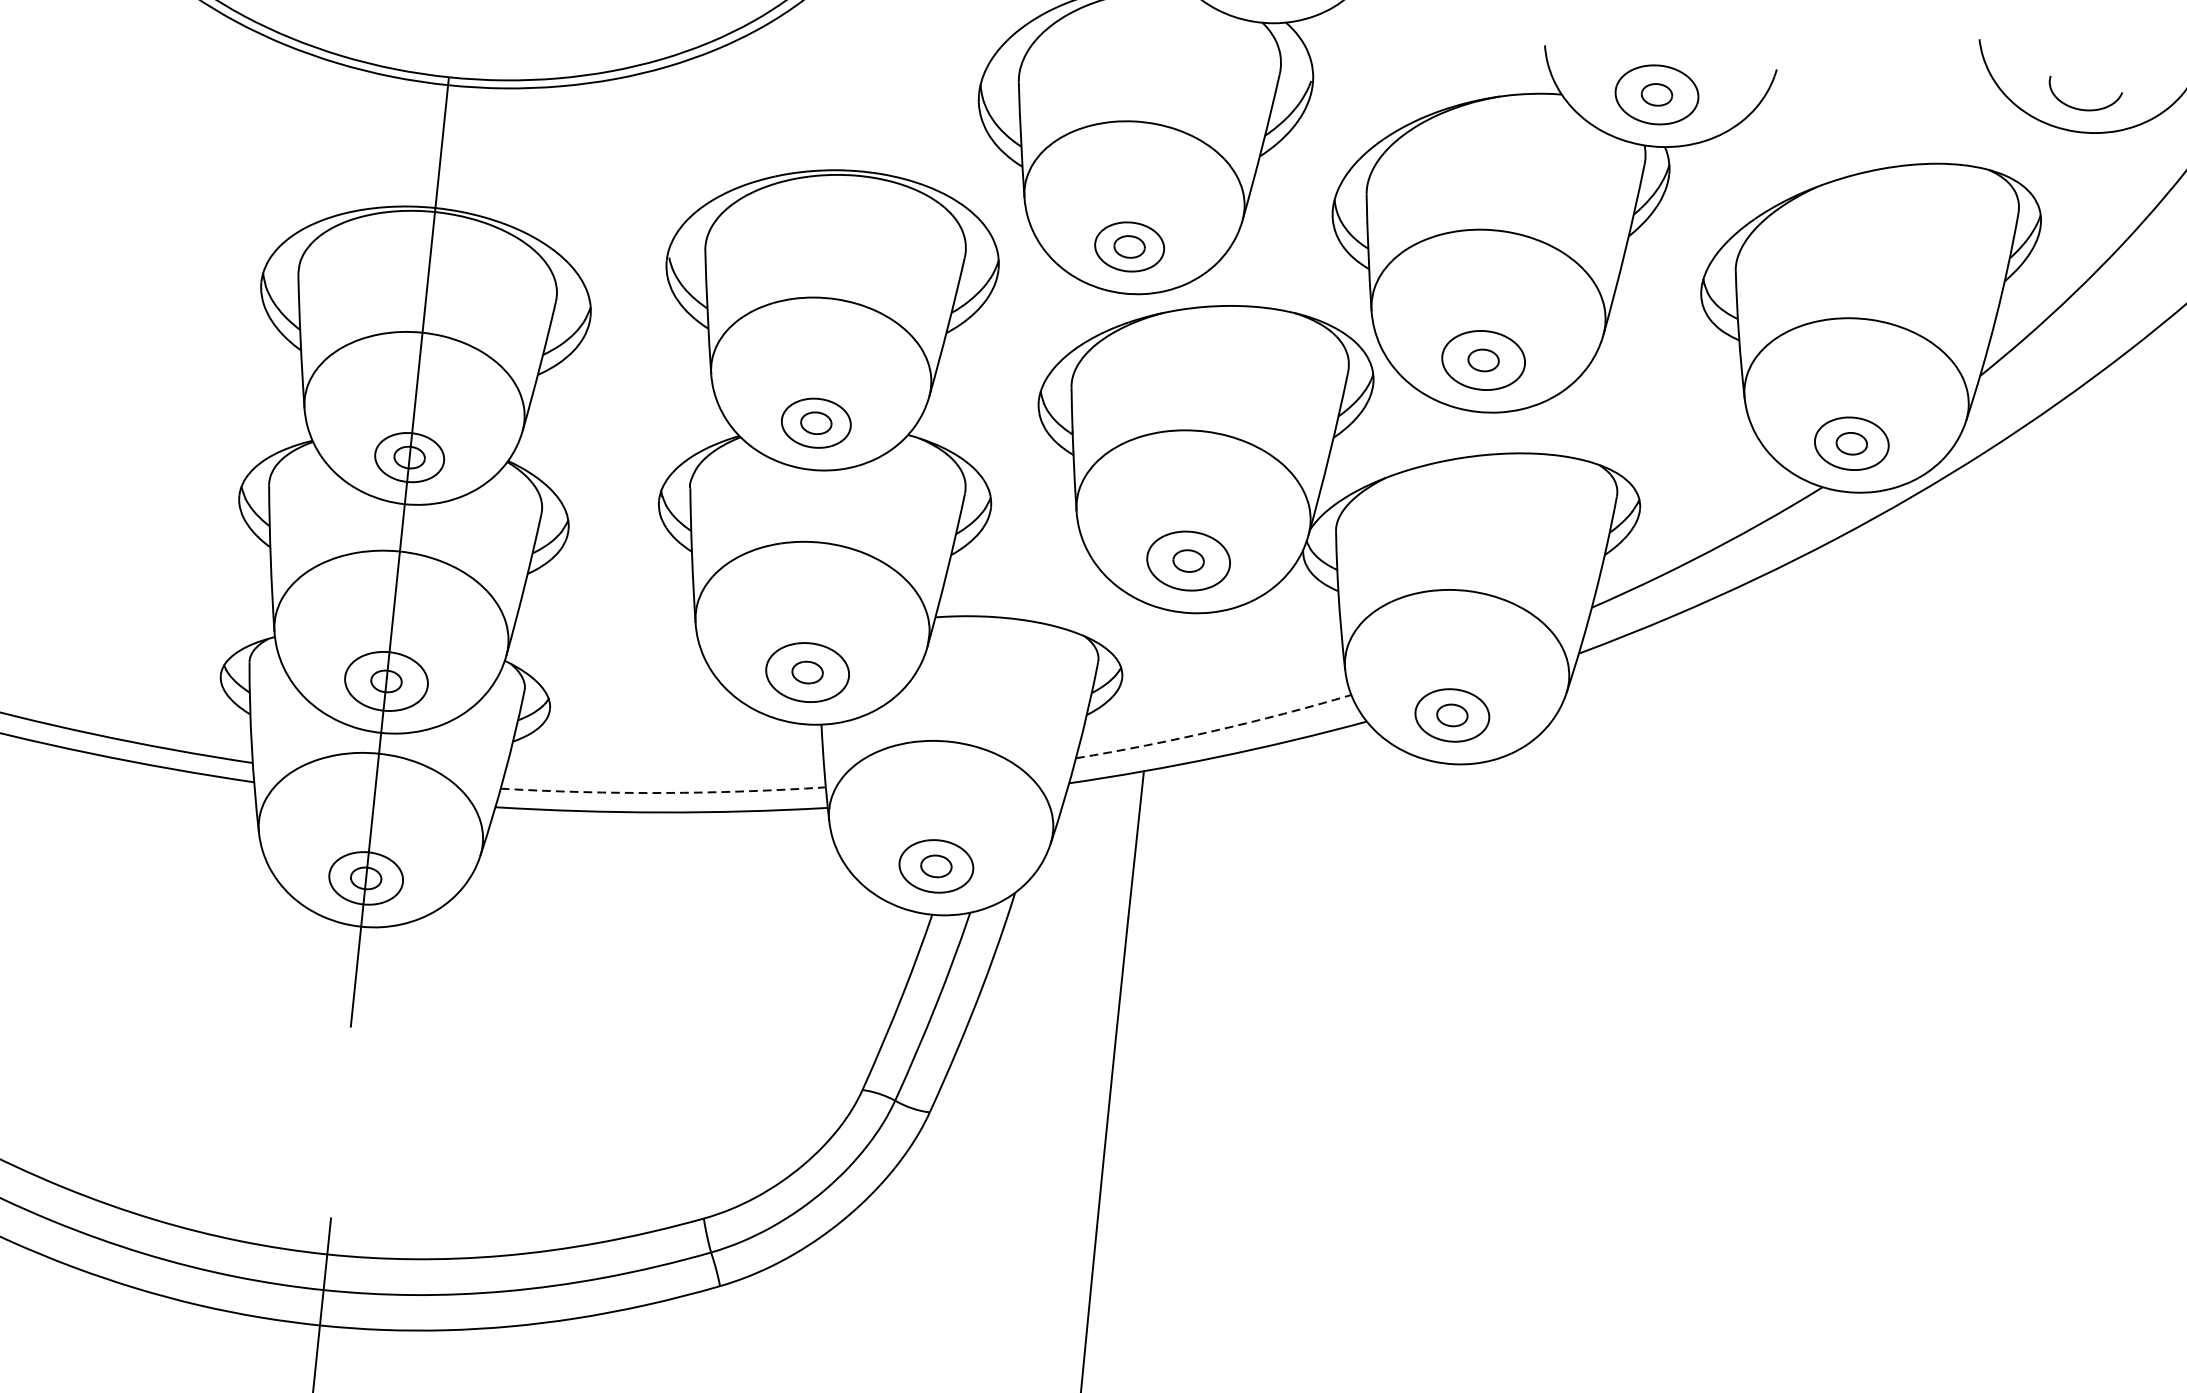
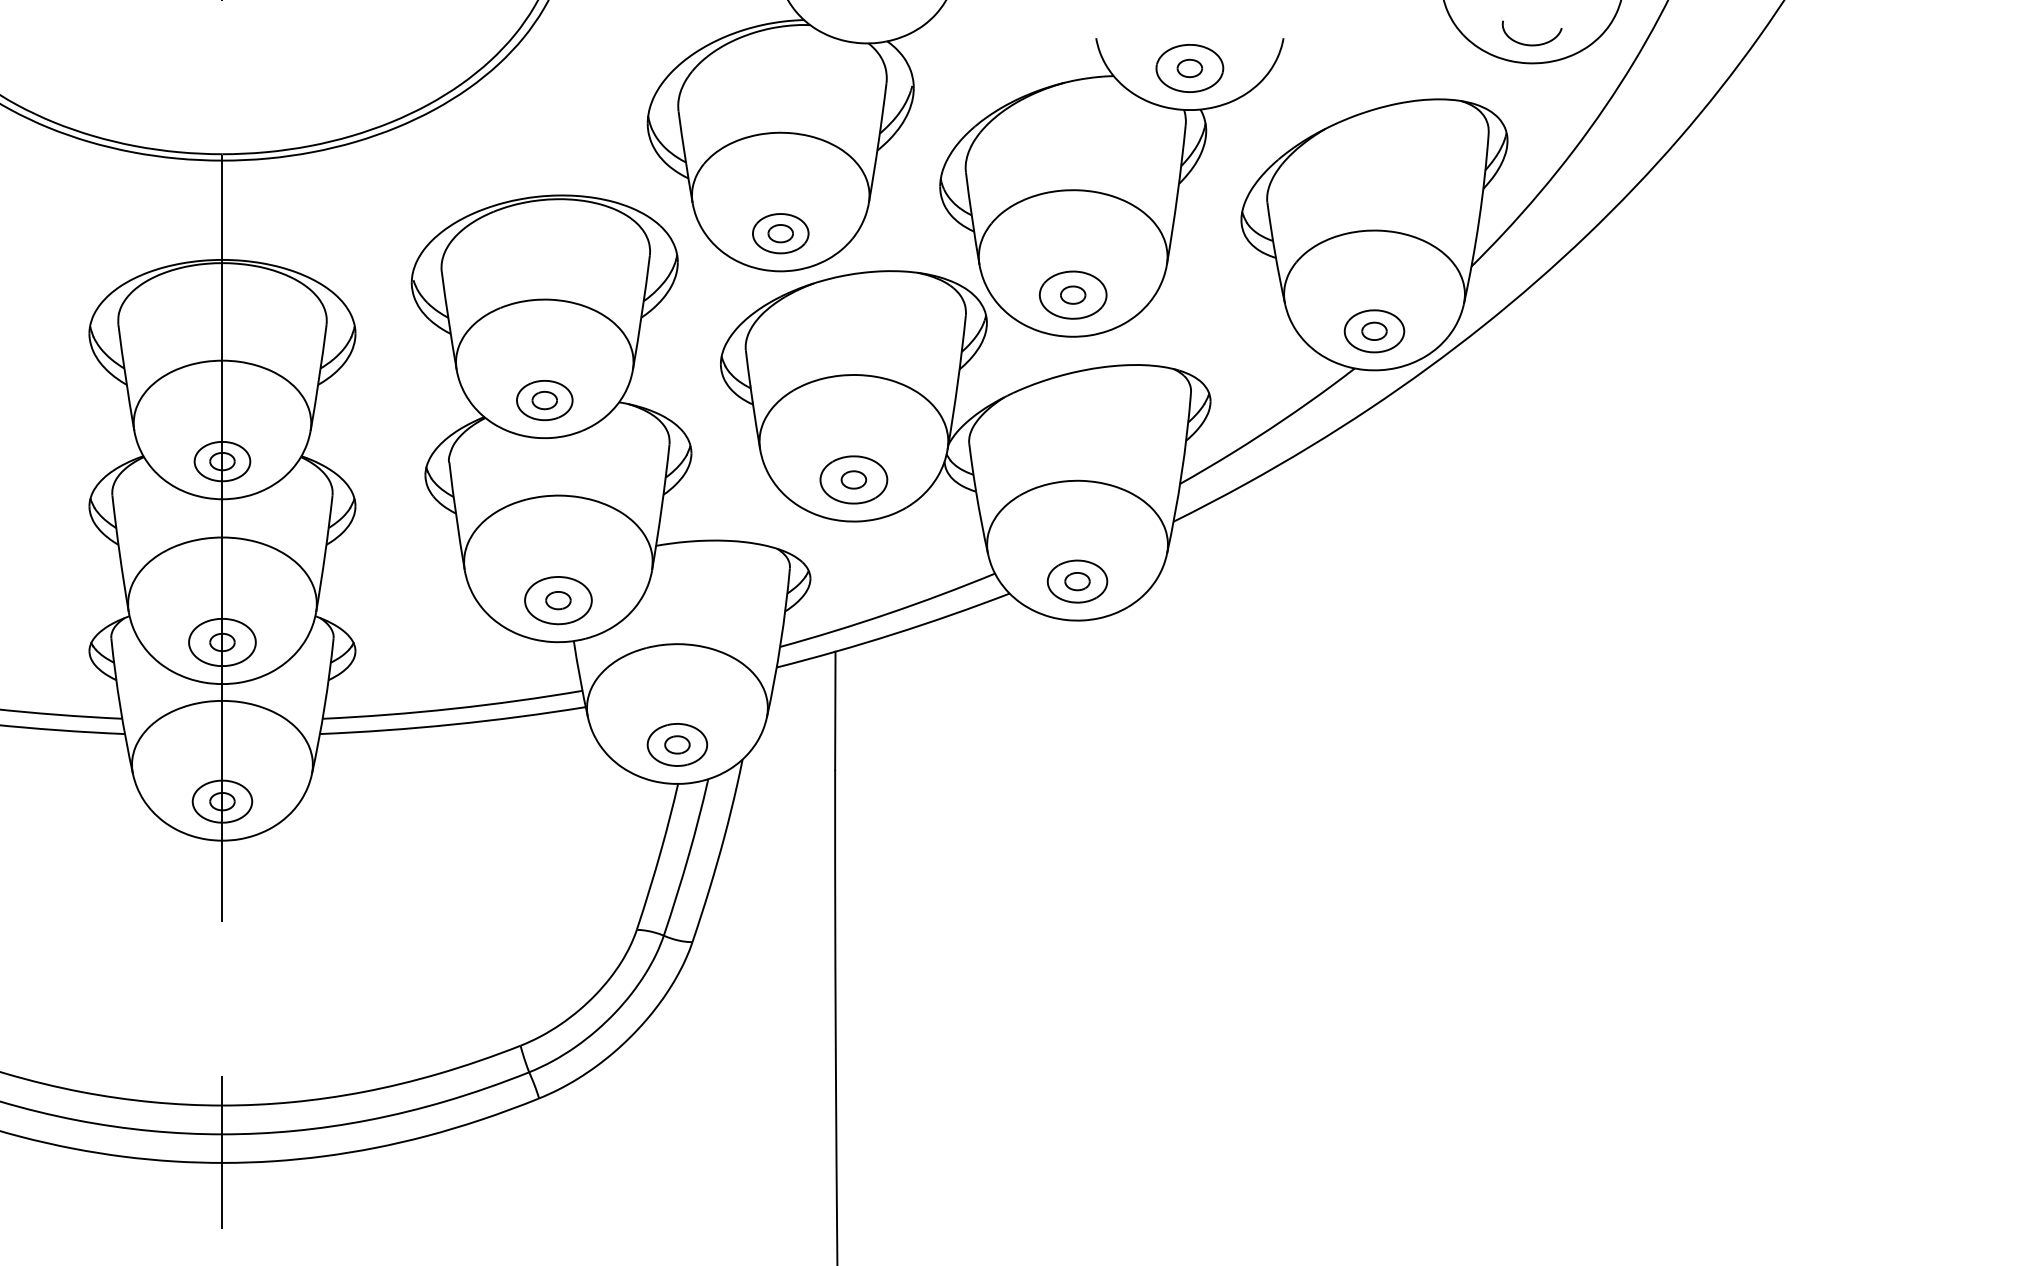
arc: (1214, 730) -> (888, 613), dashed -> solid
arc: (663, 792) -> (453, 708), dashed -> solid

